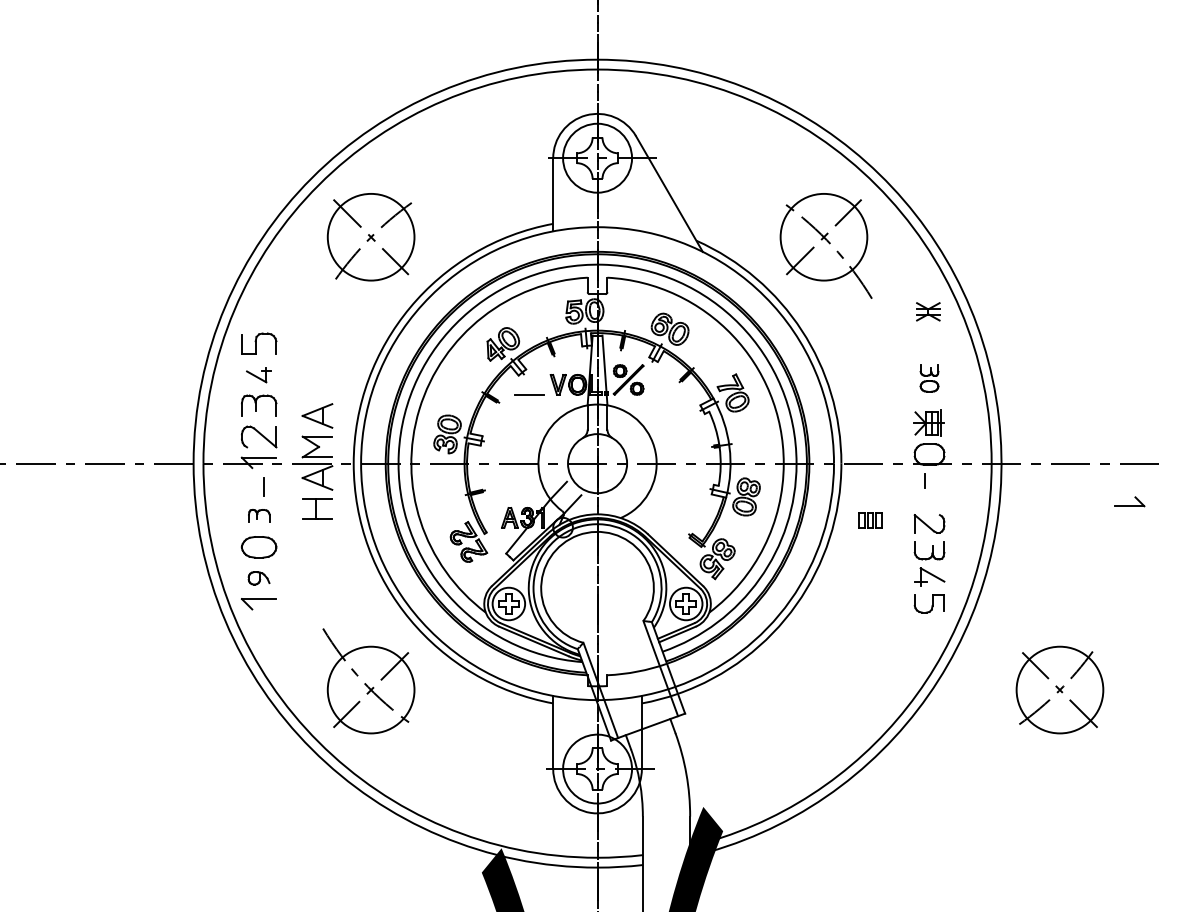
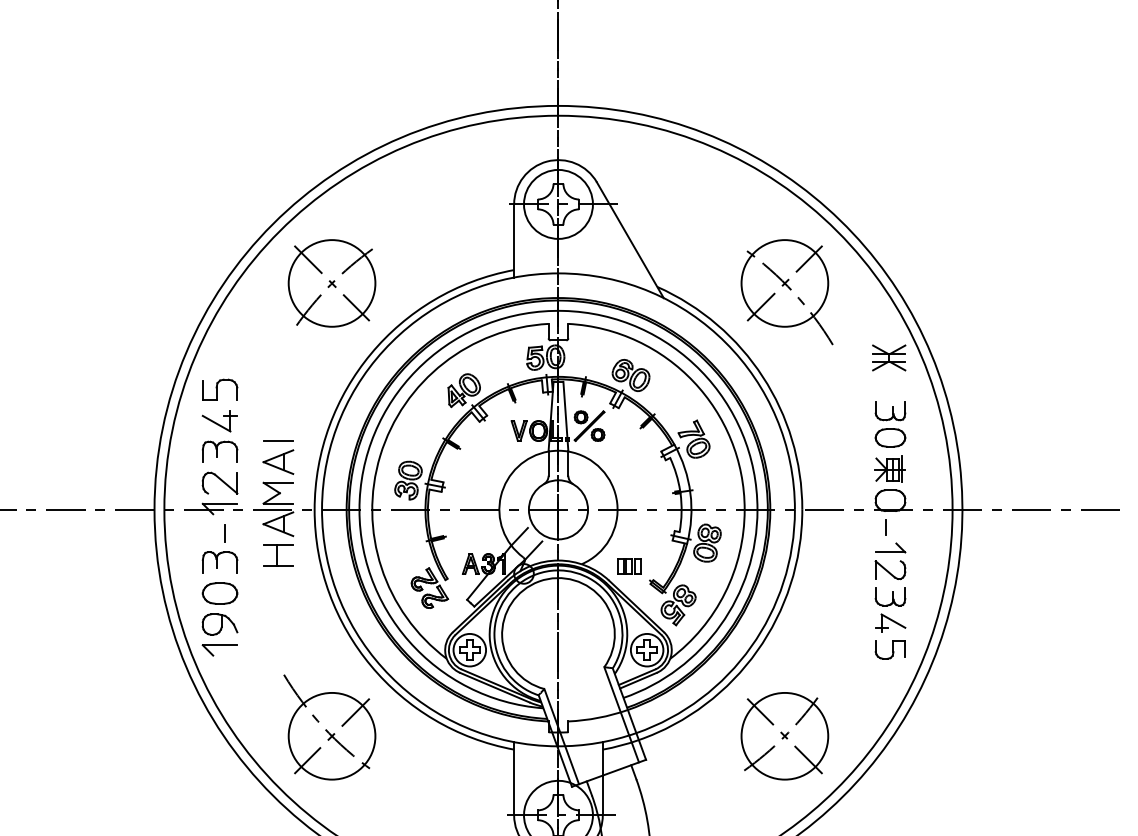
part: (928, 311) -> (889, 357), size x1.43
part: (258, 375) -> (219, 421), size x1.43
part: (929, 378) -> (890, 424), size x1.67
line: (529, 394) -> (278, 440), moved
part: (1129, 501) -> (890, 547), moved
part: (259, 515) -> (220, 561), size x1.67
part: (870, 520) -> (629, 566), moved
part: (258, 578) -> (219, 624), size x1.67
part: (1059, 689) -> (784, 735), moved

